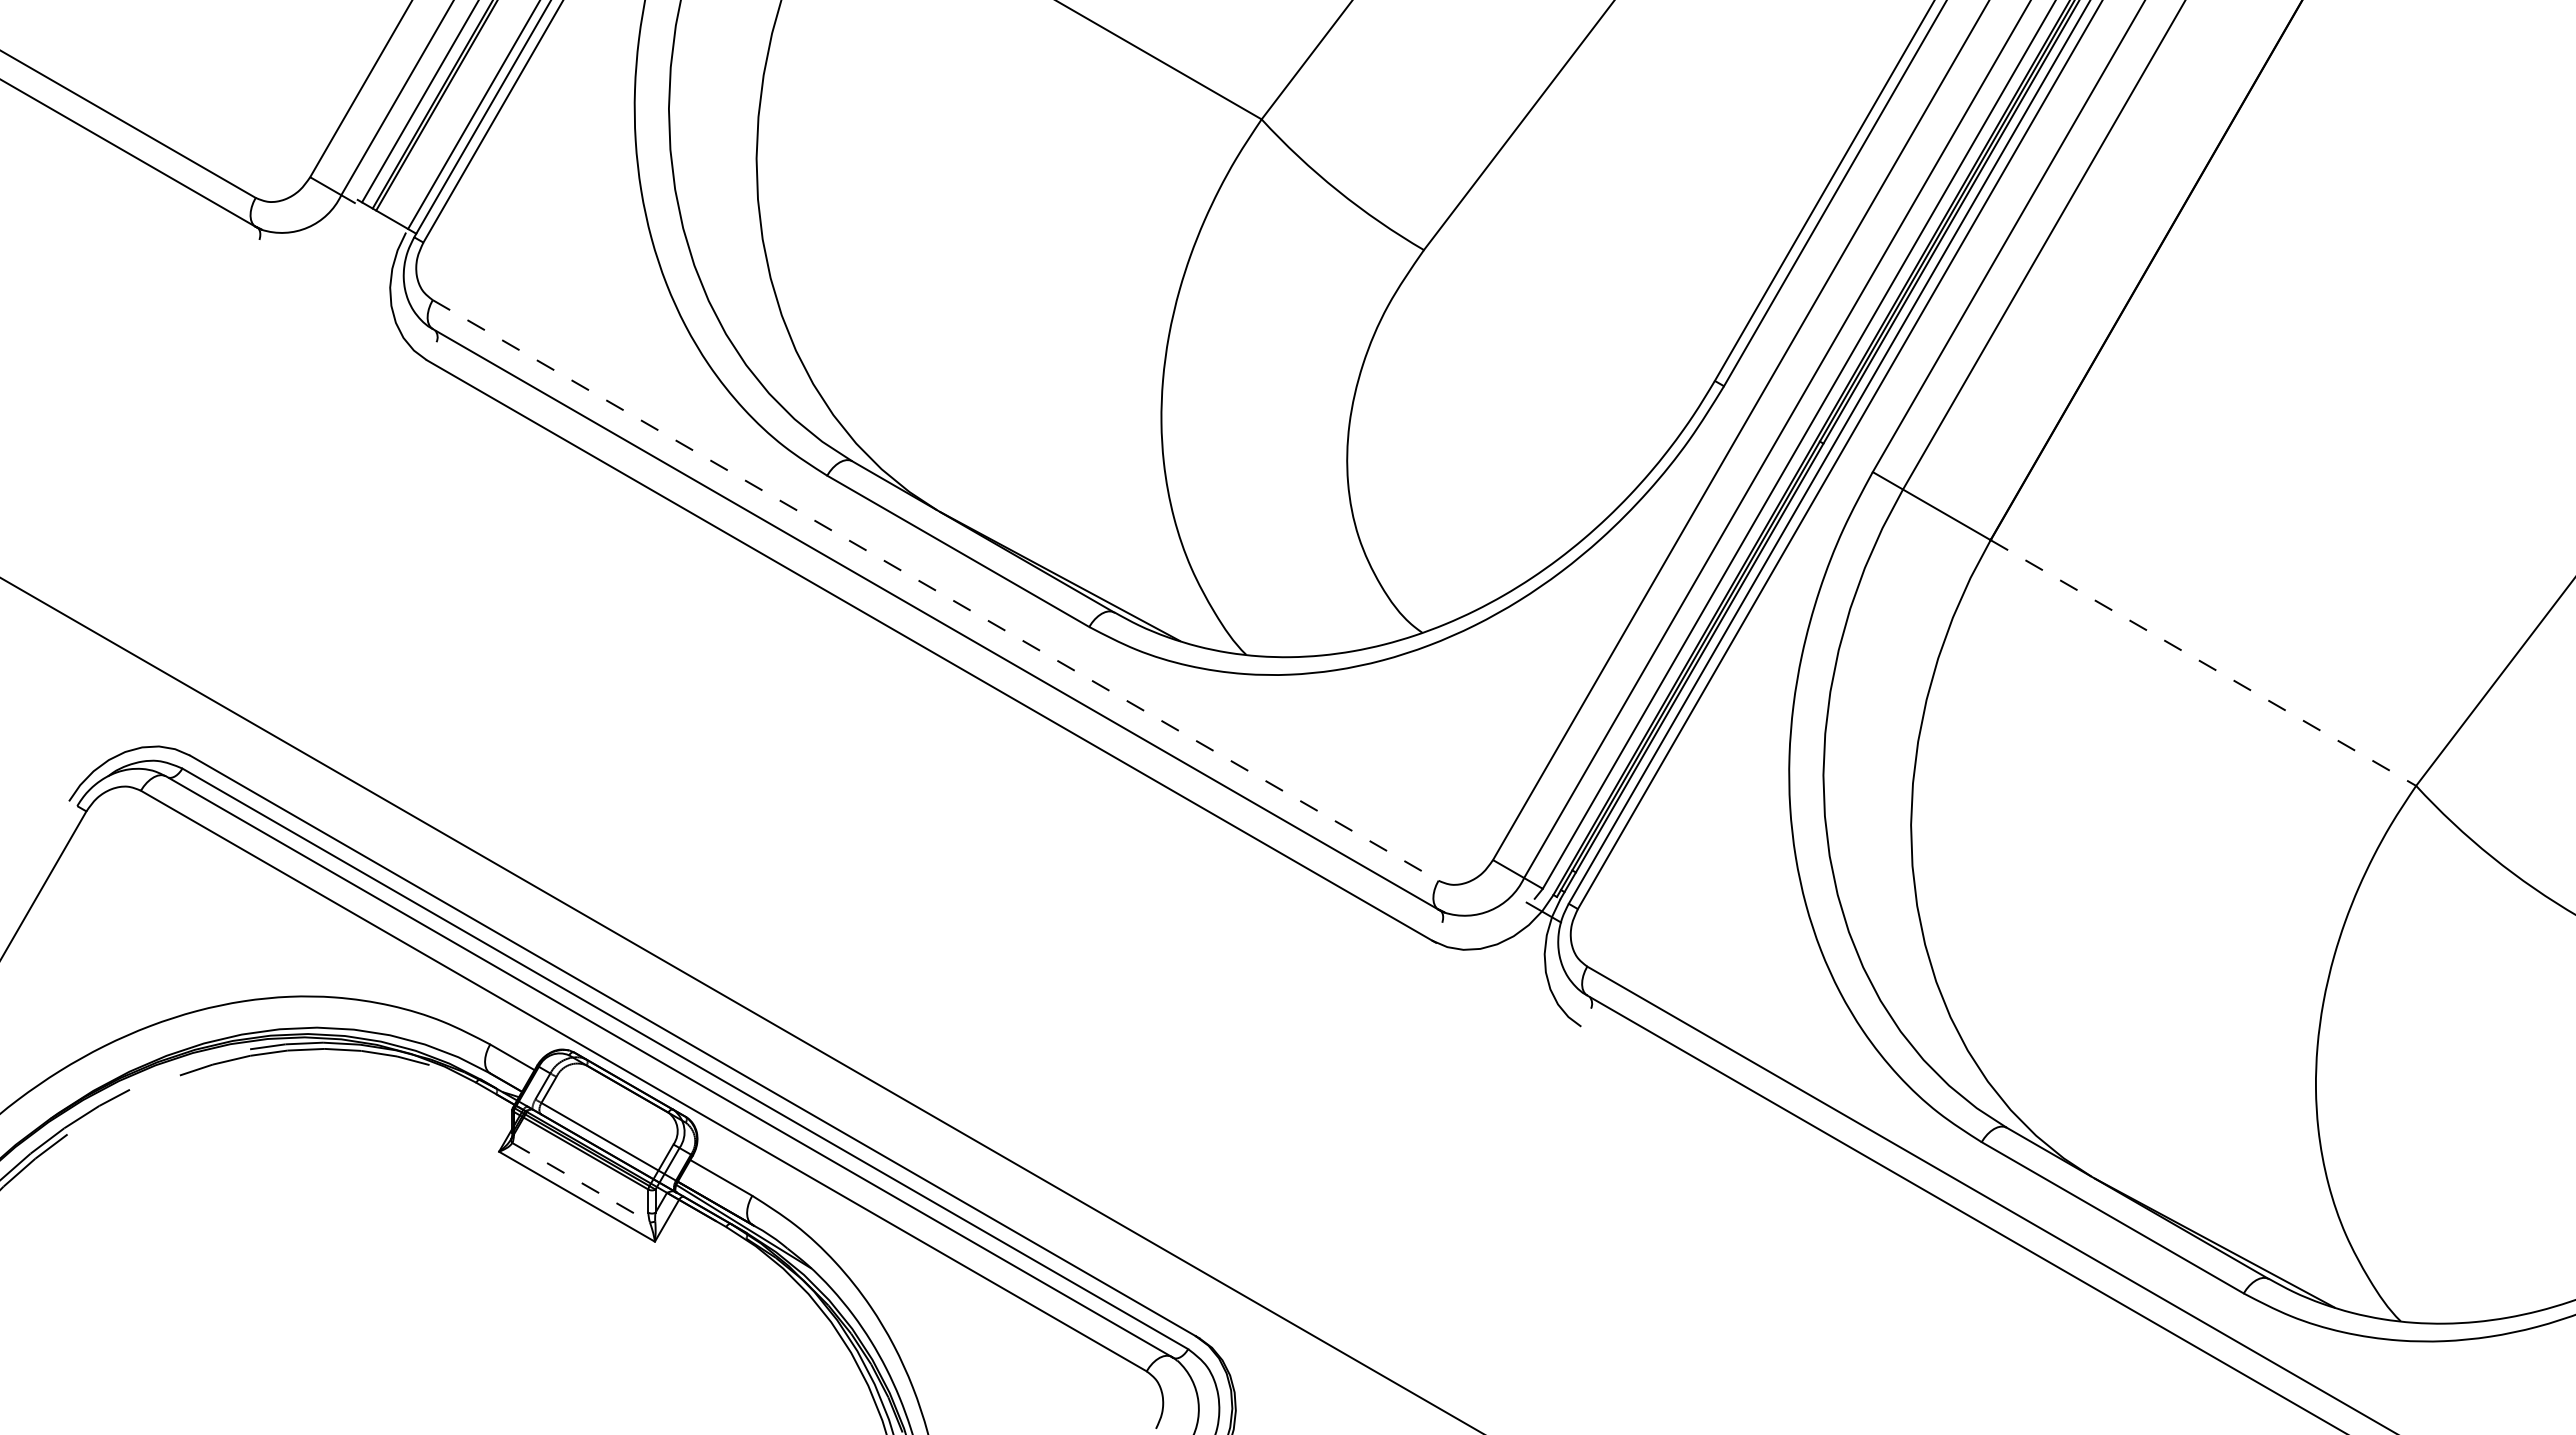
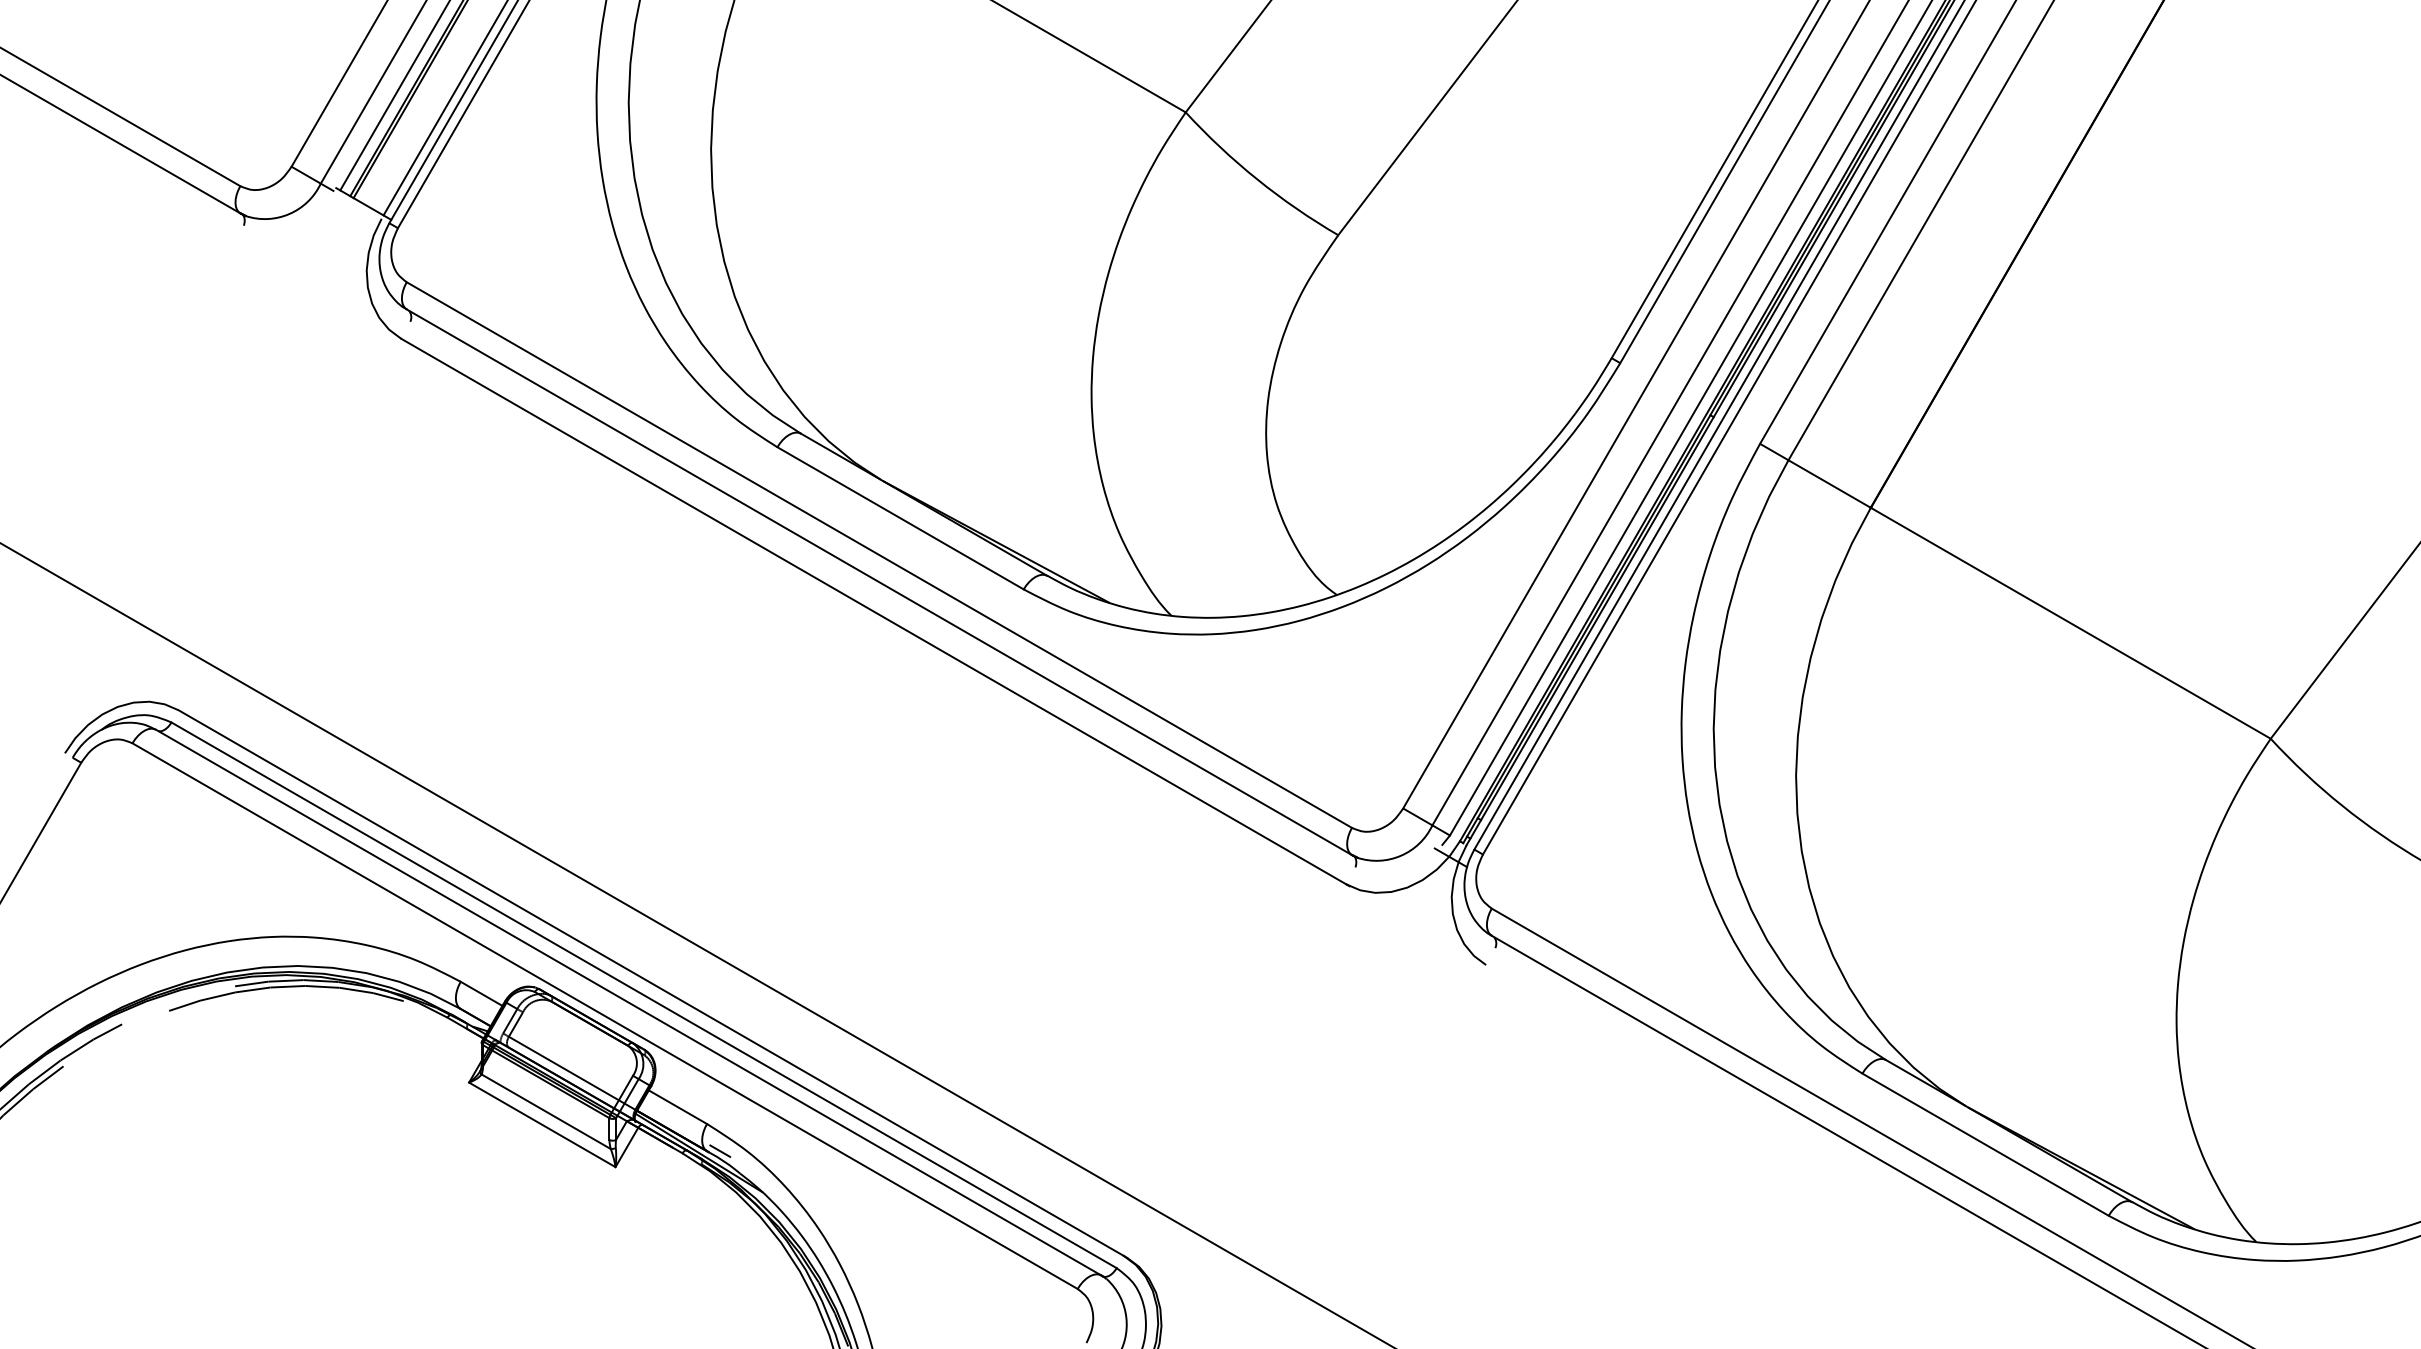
line: (935, 590) -> (879, 555), dashed -> solid
line: (2203, 663) -> (2070, 623), dashed -> solid
line: (581, 1183) -> (546, 1112), dashed -> solid
line: (765, 1224) -> (719, 1150), added

